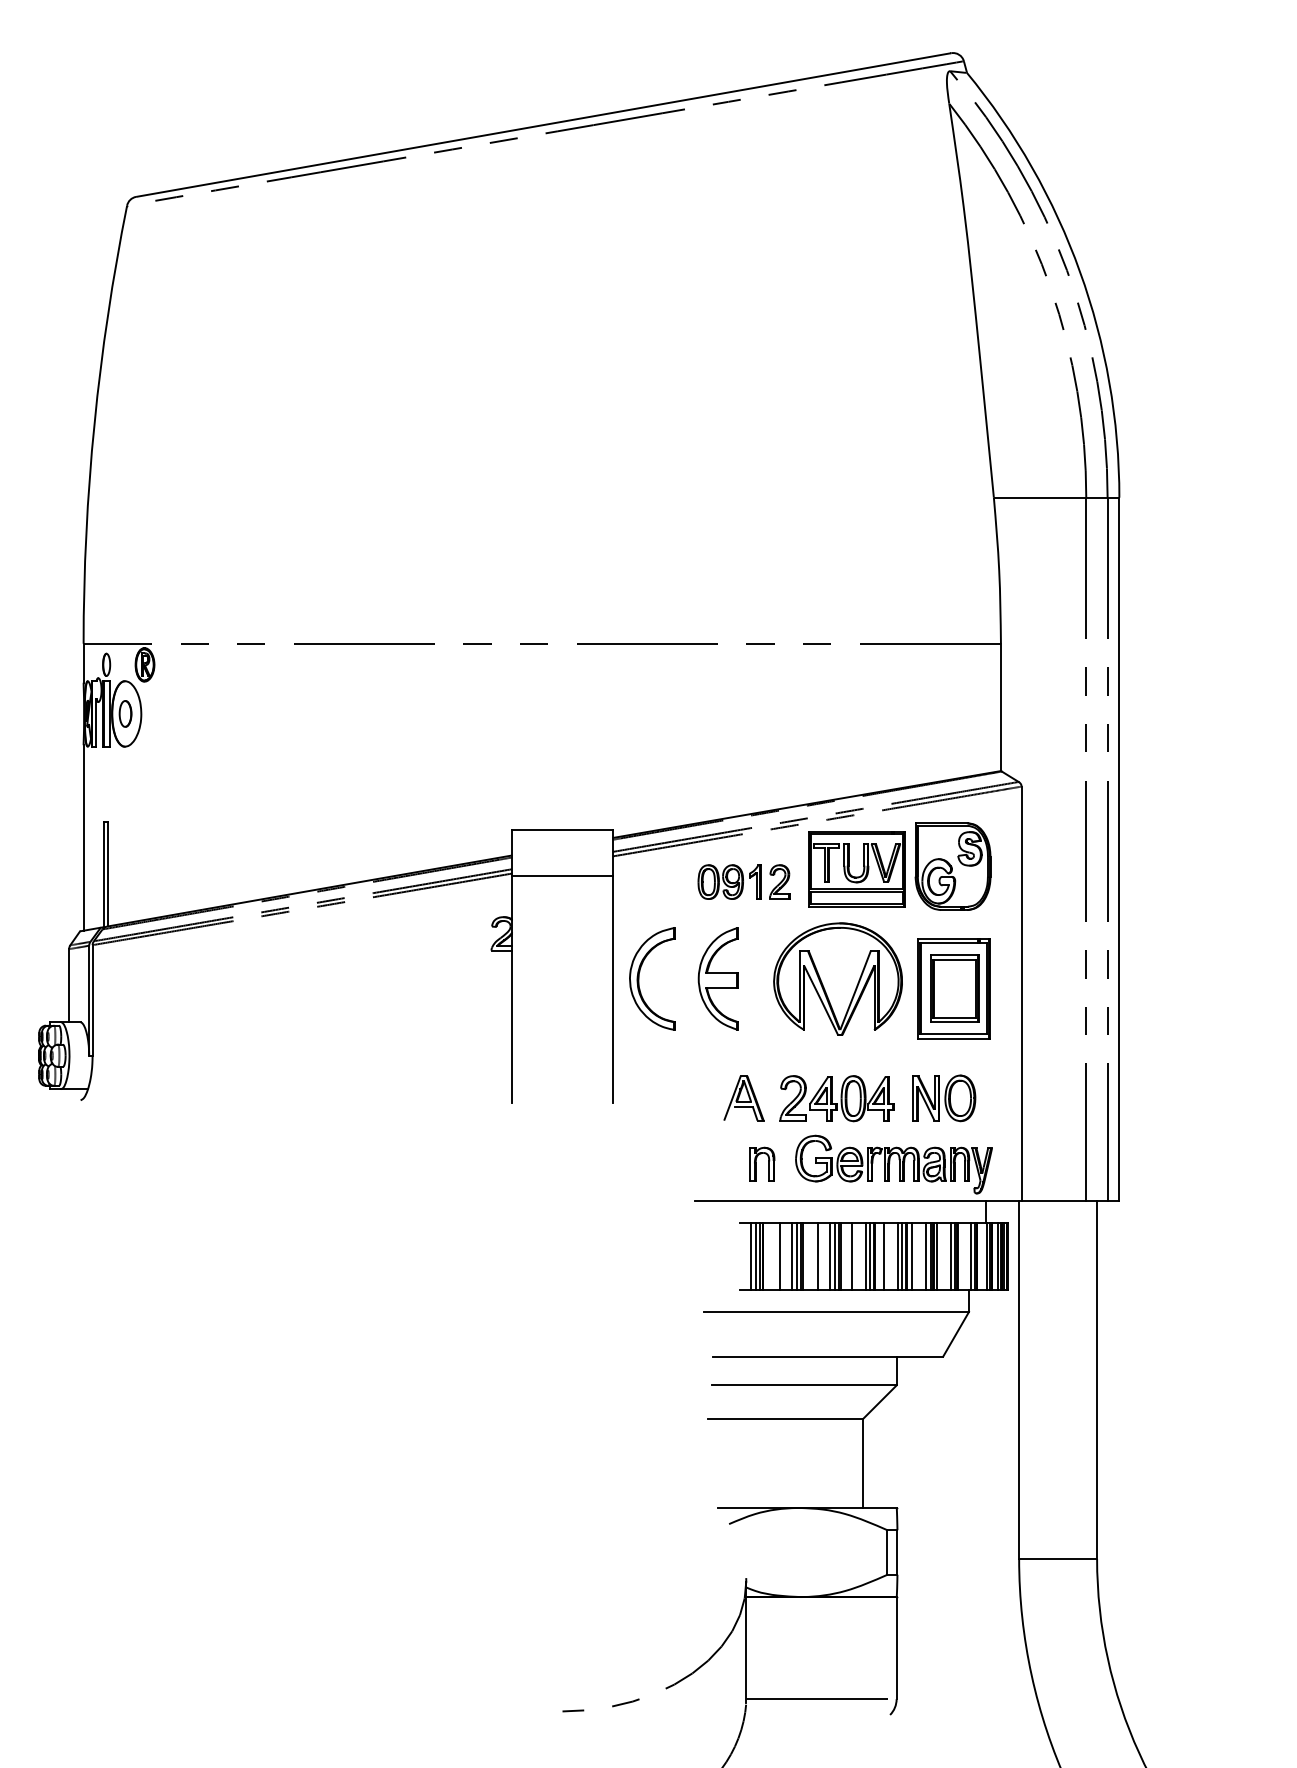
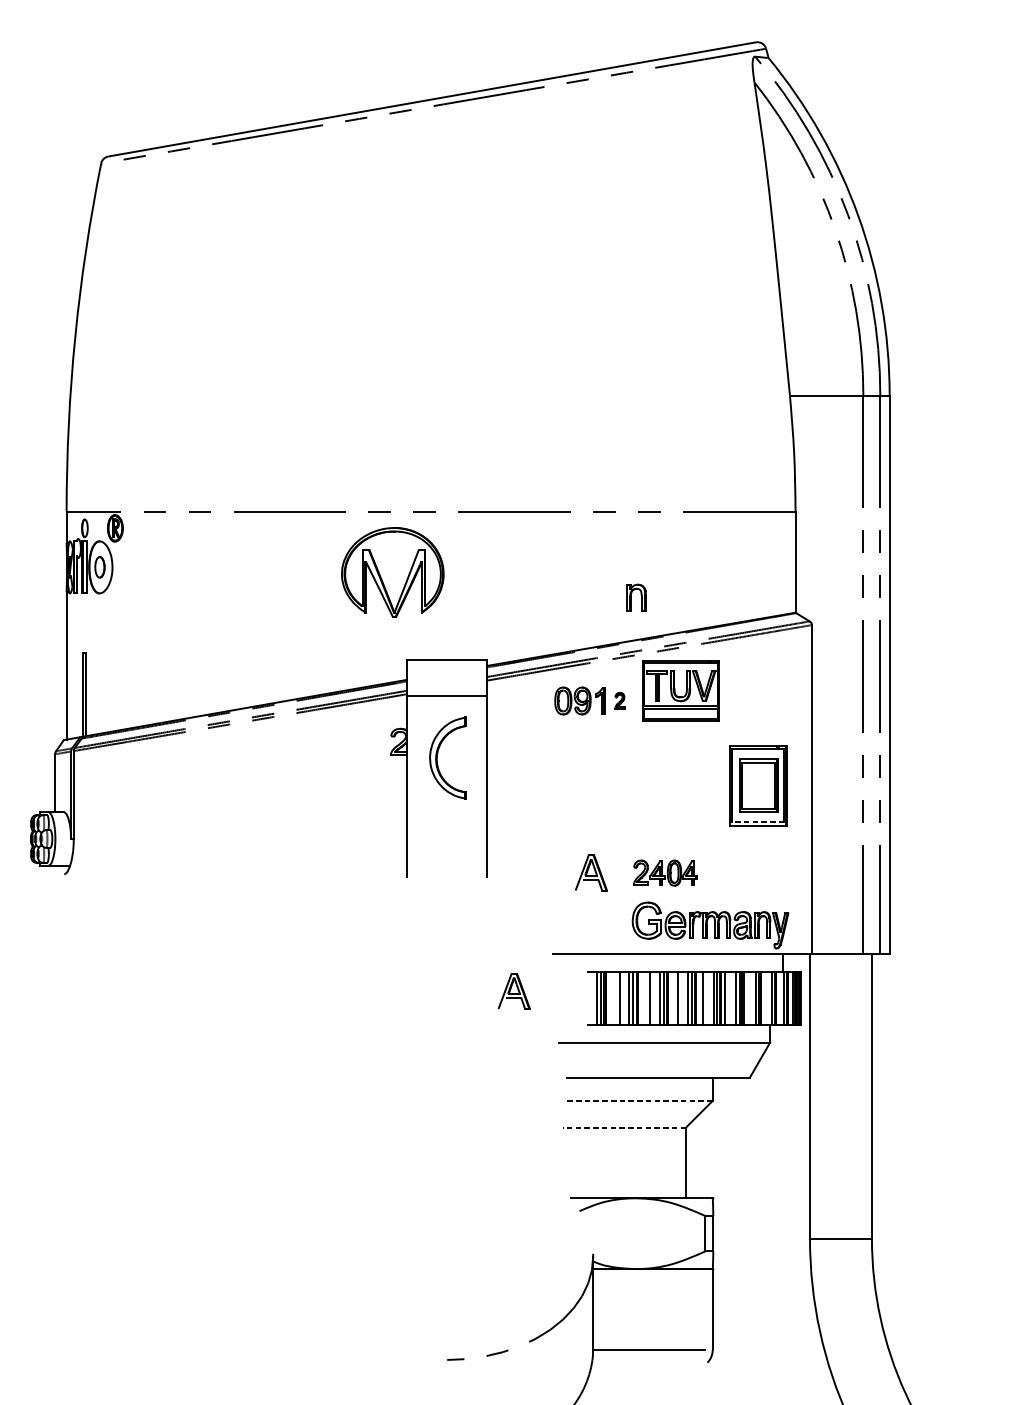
part: (952, 866) -> (757, 688), removed
part: (779, 881) -> (619, 700), size x0.6
part: (639, 978) -> (437, 757), moved
part: (717, 978) -> (570, 777), removed
part: (837, 978) -> (392, 571), moved
line: (954, 1034) -> (758, 822), solid -> dashed
part: (836, 1098) -> (664, 872), size x0.7
part: (944, 1098) -> (750, 872), removed
part: (762, 1163) -> (636, 597), moved
part: (646, 1247) -> (513, 991), added
line: (803, 1385) -> (638, 1100), solid -> dashed
line: (785, 1418) -> (624, 1127), solid -> dashed

